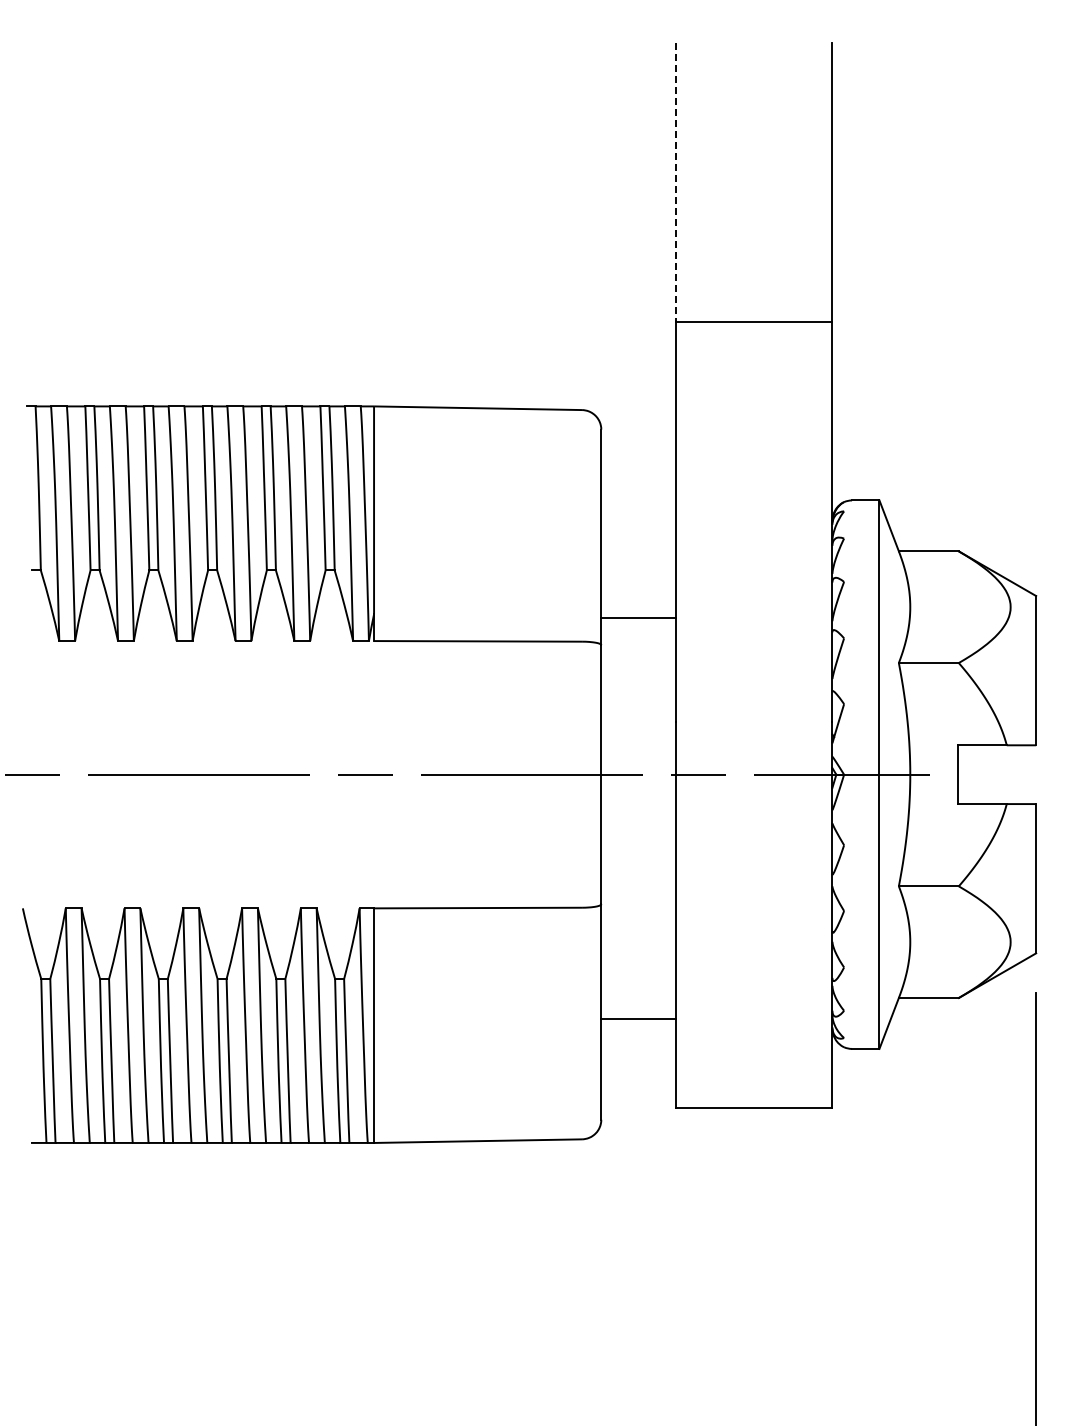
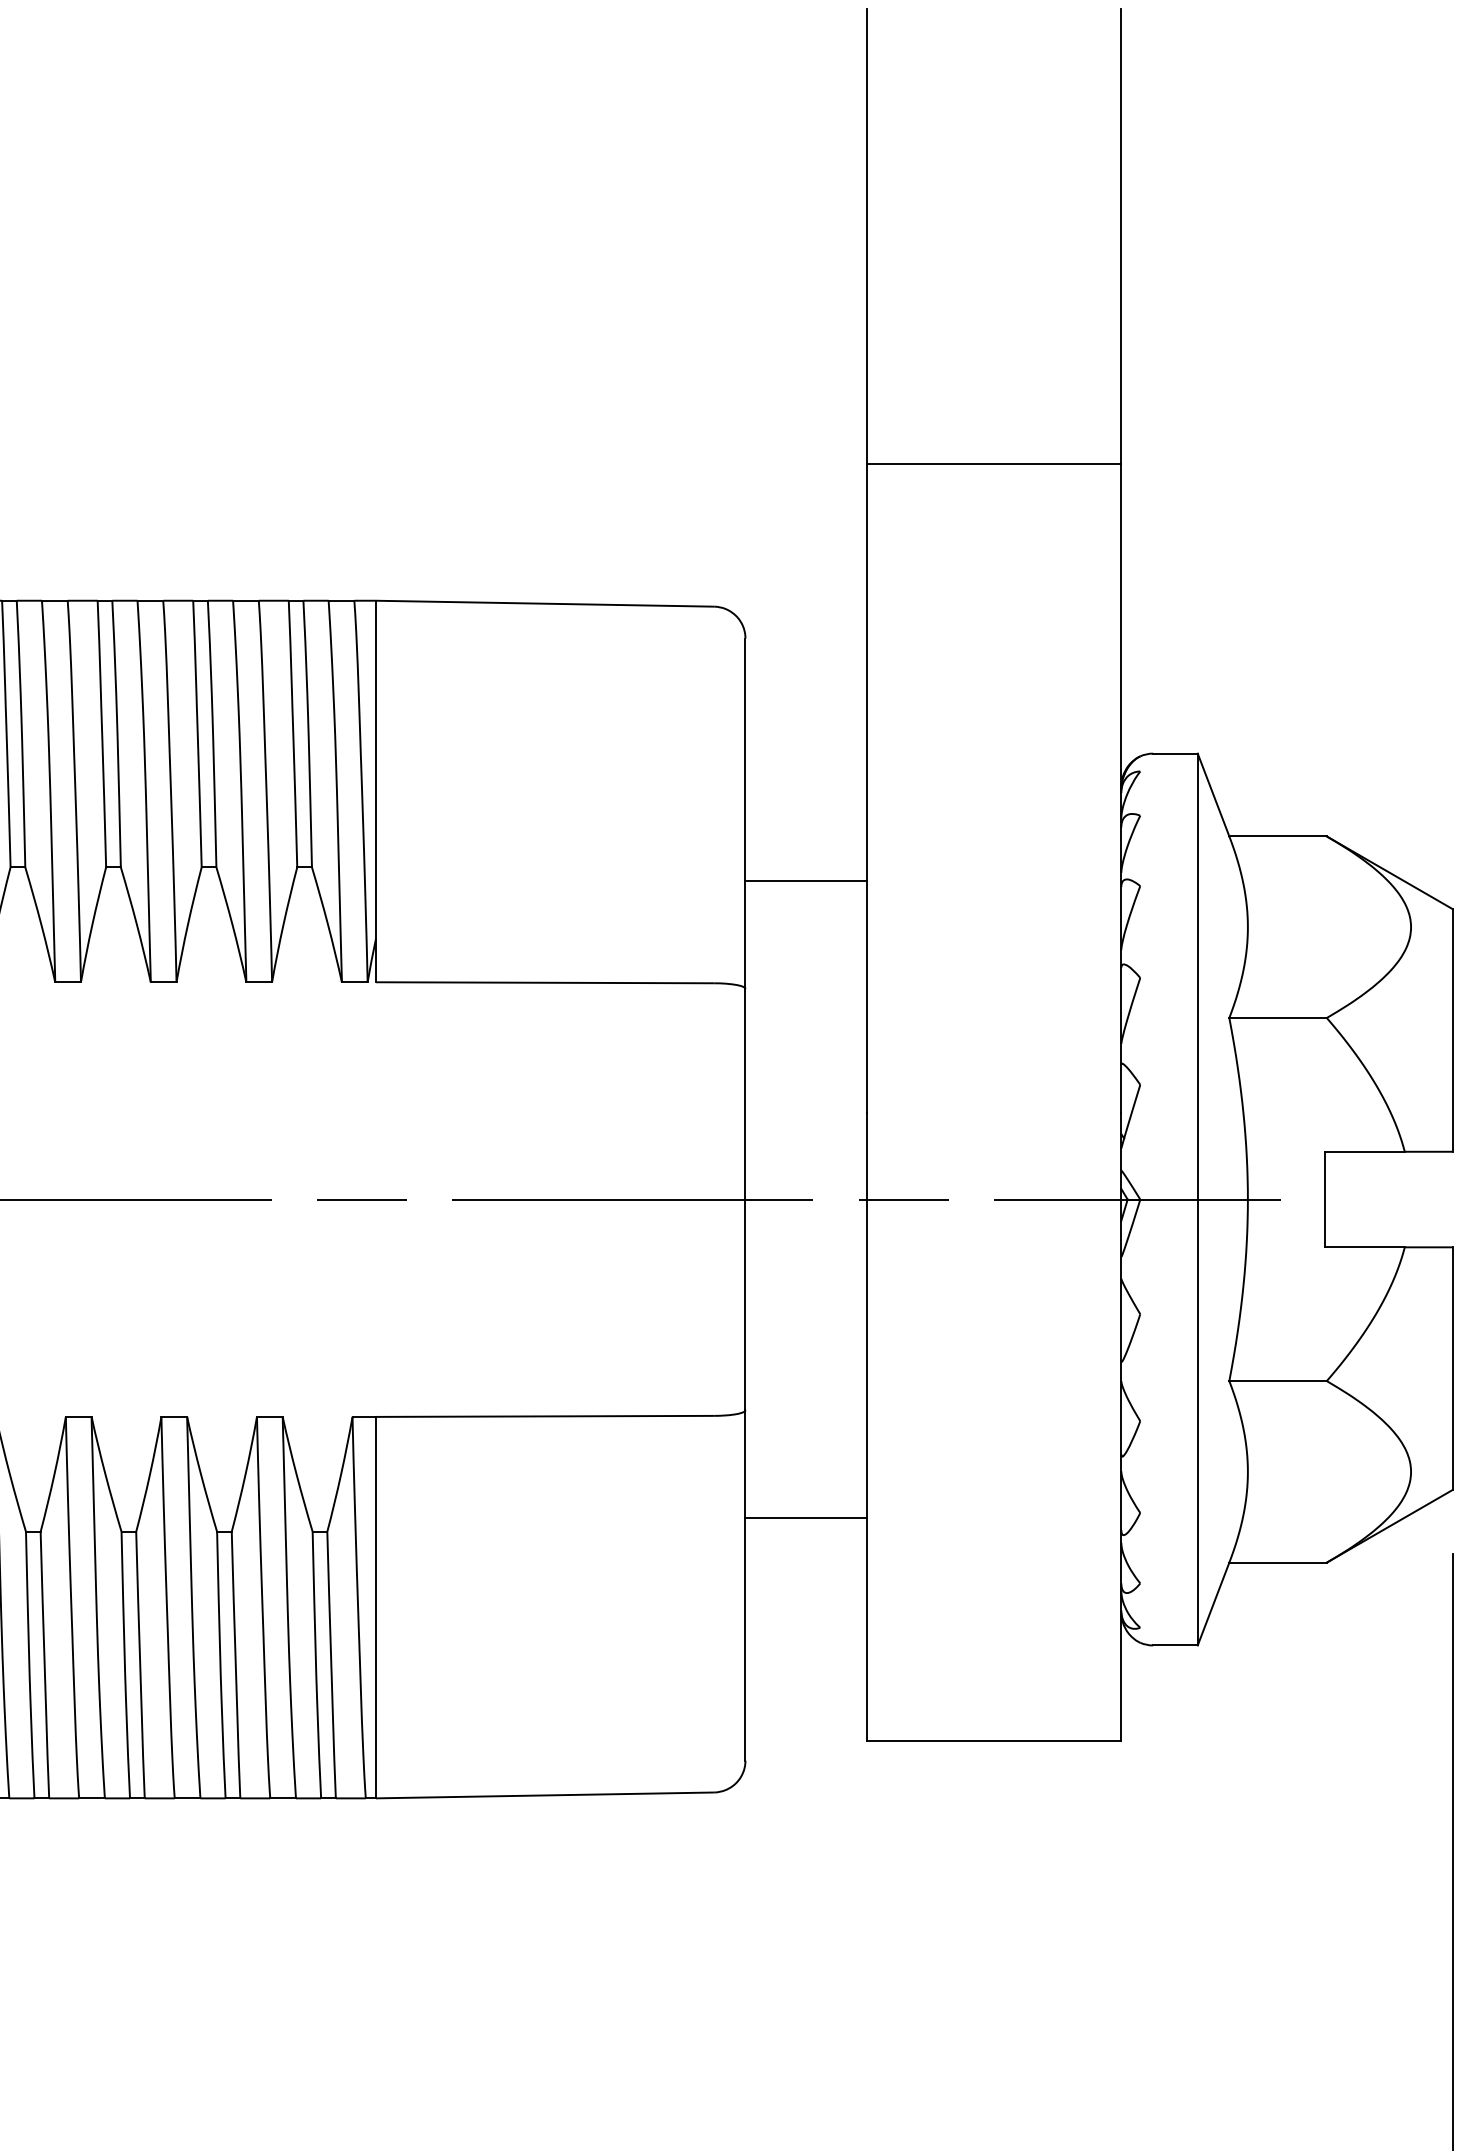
line: (675, 182) -> (866, 236), dashed -> solid
line: (638, 617) -> (805, 880), moved
line: (638, 1018) -> (805, 1517), moved

